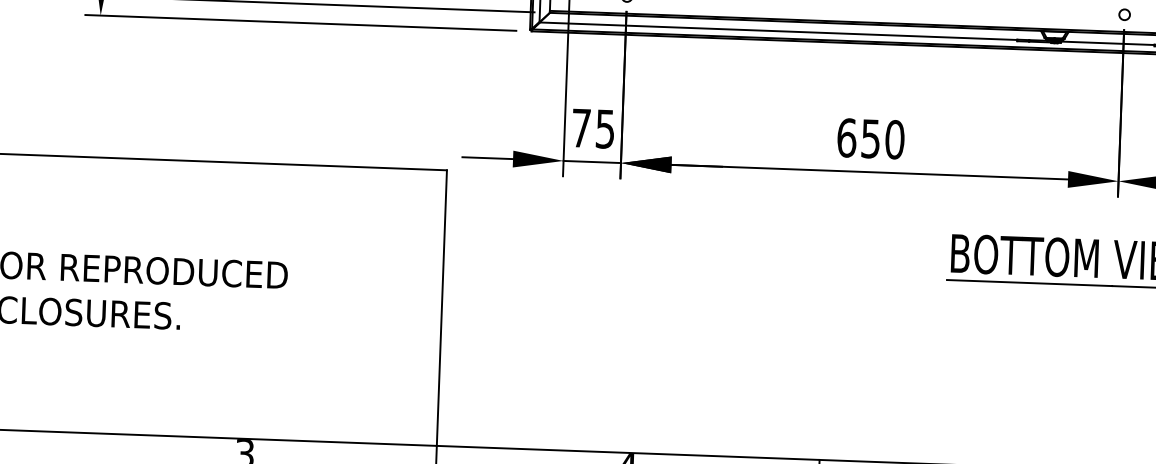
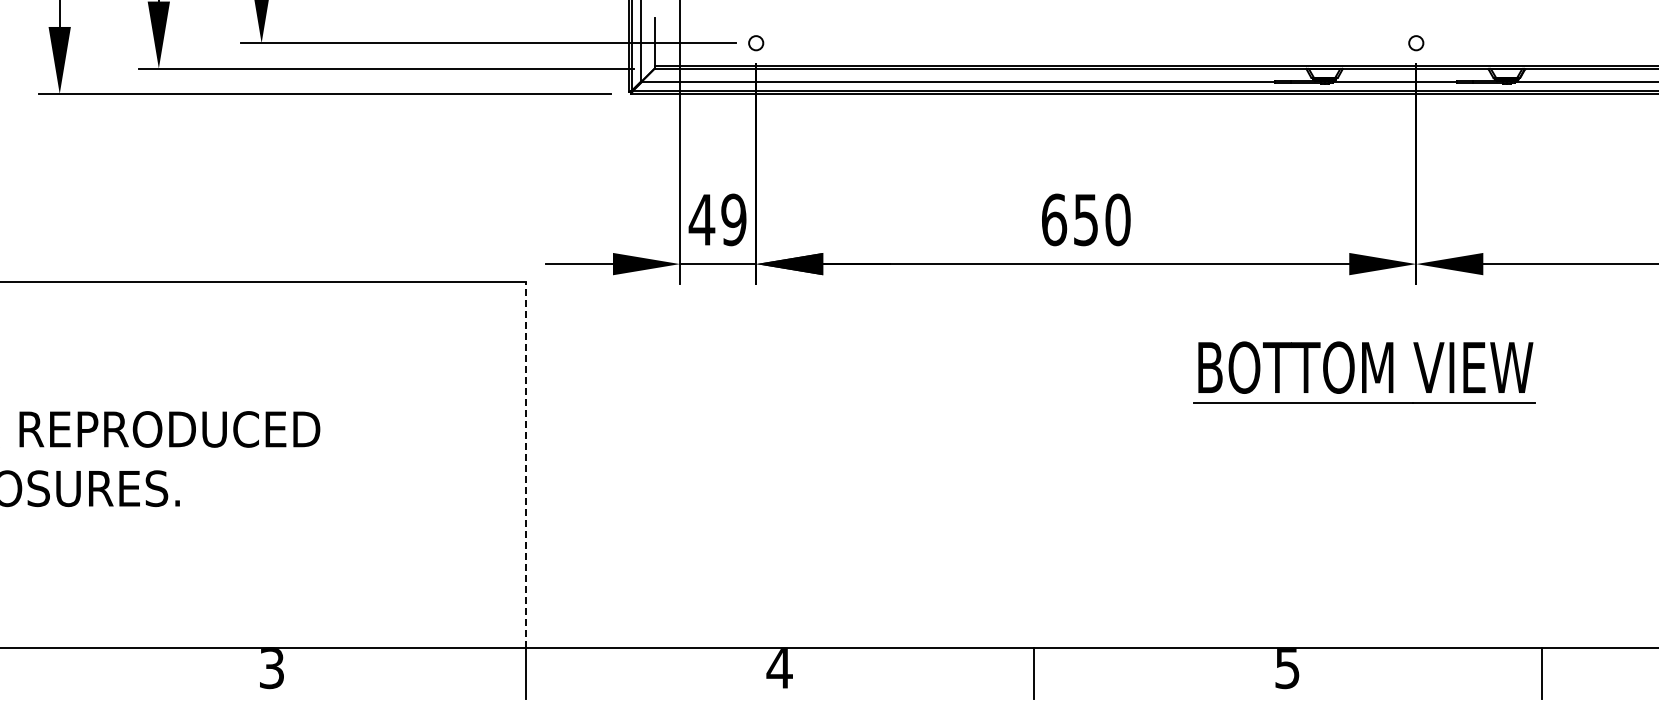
text: (593, 128) -> (717, 219), 75 -> 49
line: (441, 307) -> (525, 464), solid -> dashed

